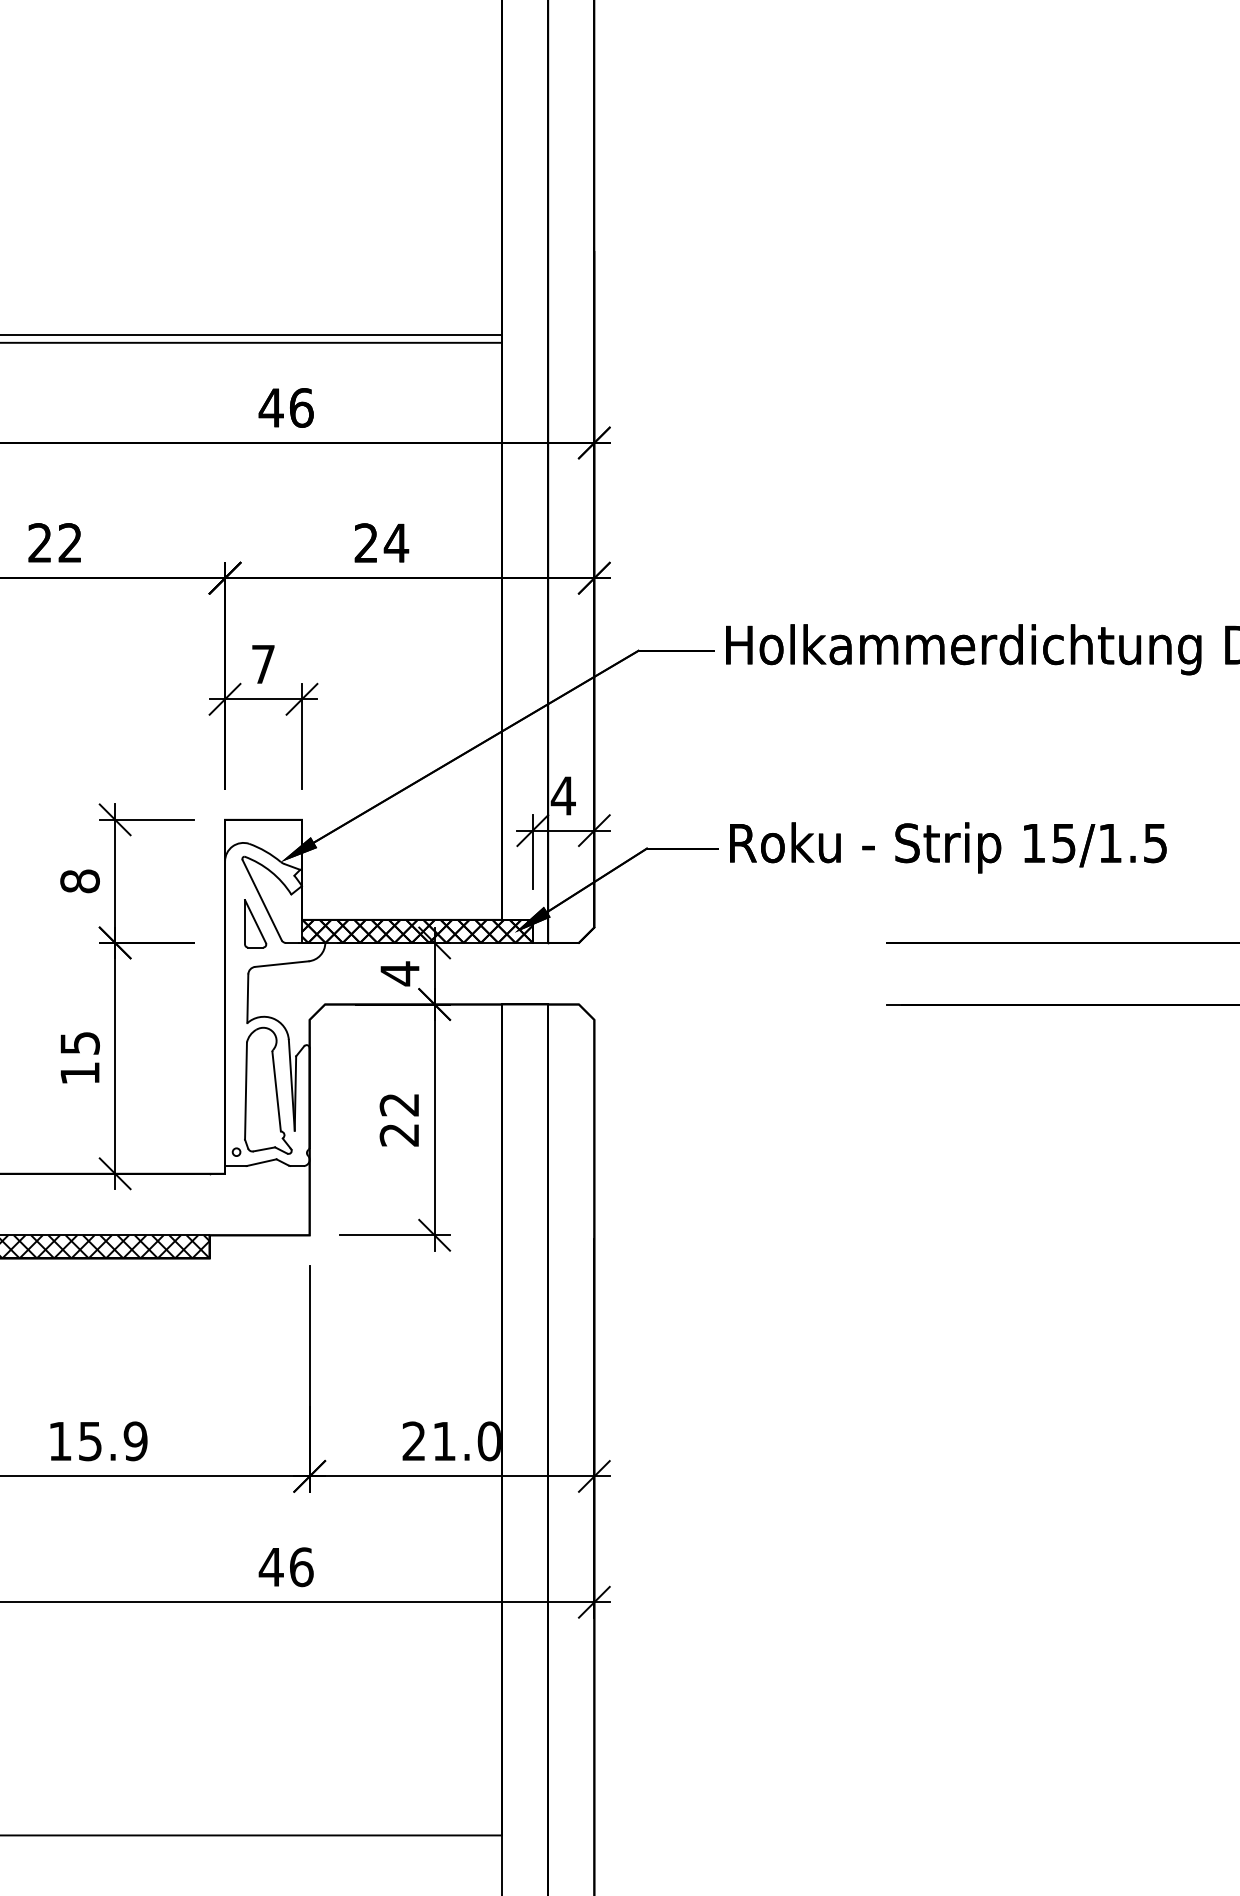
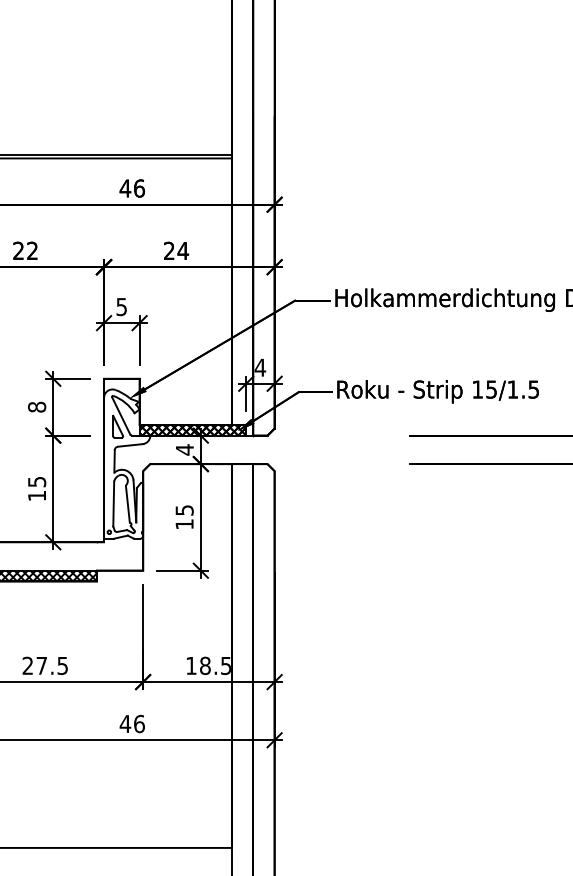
text: (262, 665) -> (121, 307), 7 -> 5
text: (399, 1120) -> (184, 517), 22 -> 15
text: (98, 1440) -> (45, 665), 15.9 -> 27.5
text: (451, 1440) -> (208, 665), 21.0 -> 18.5

